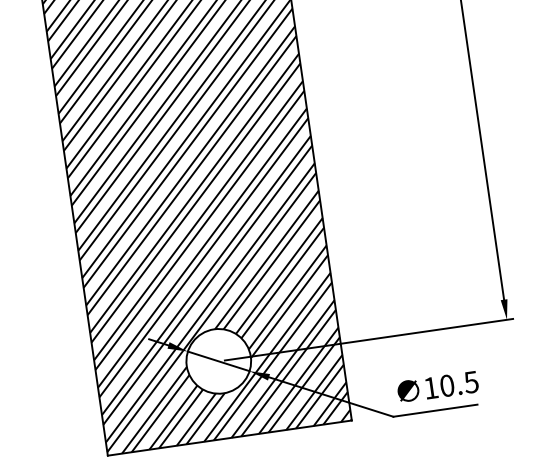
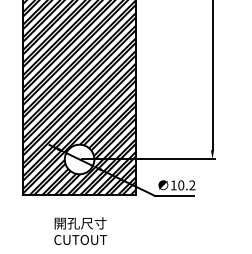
text: (471, 382) -> (192, 185), 10.5 -> 10.2

